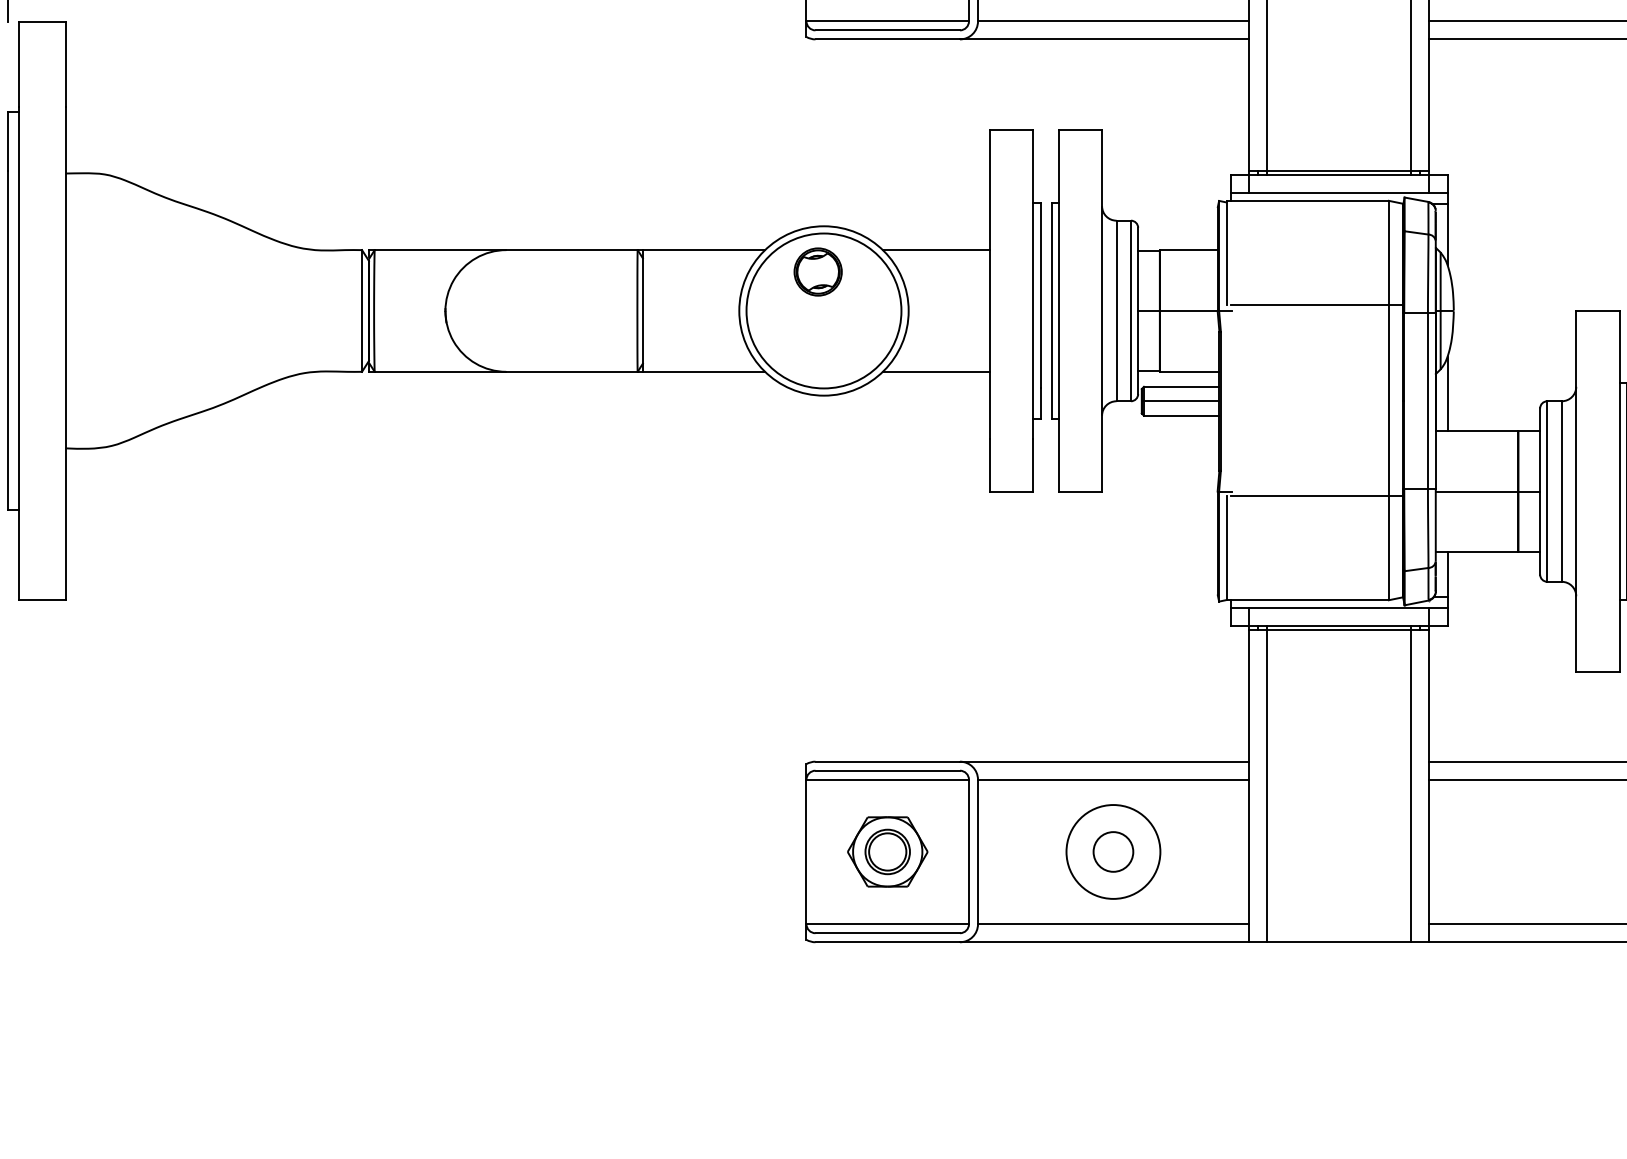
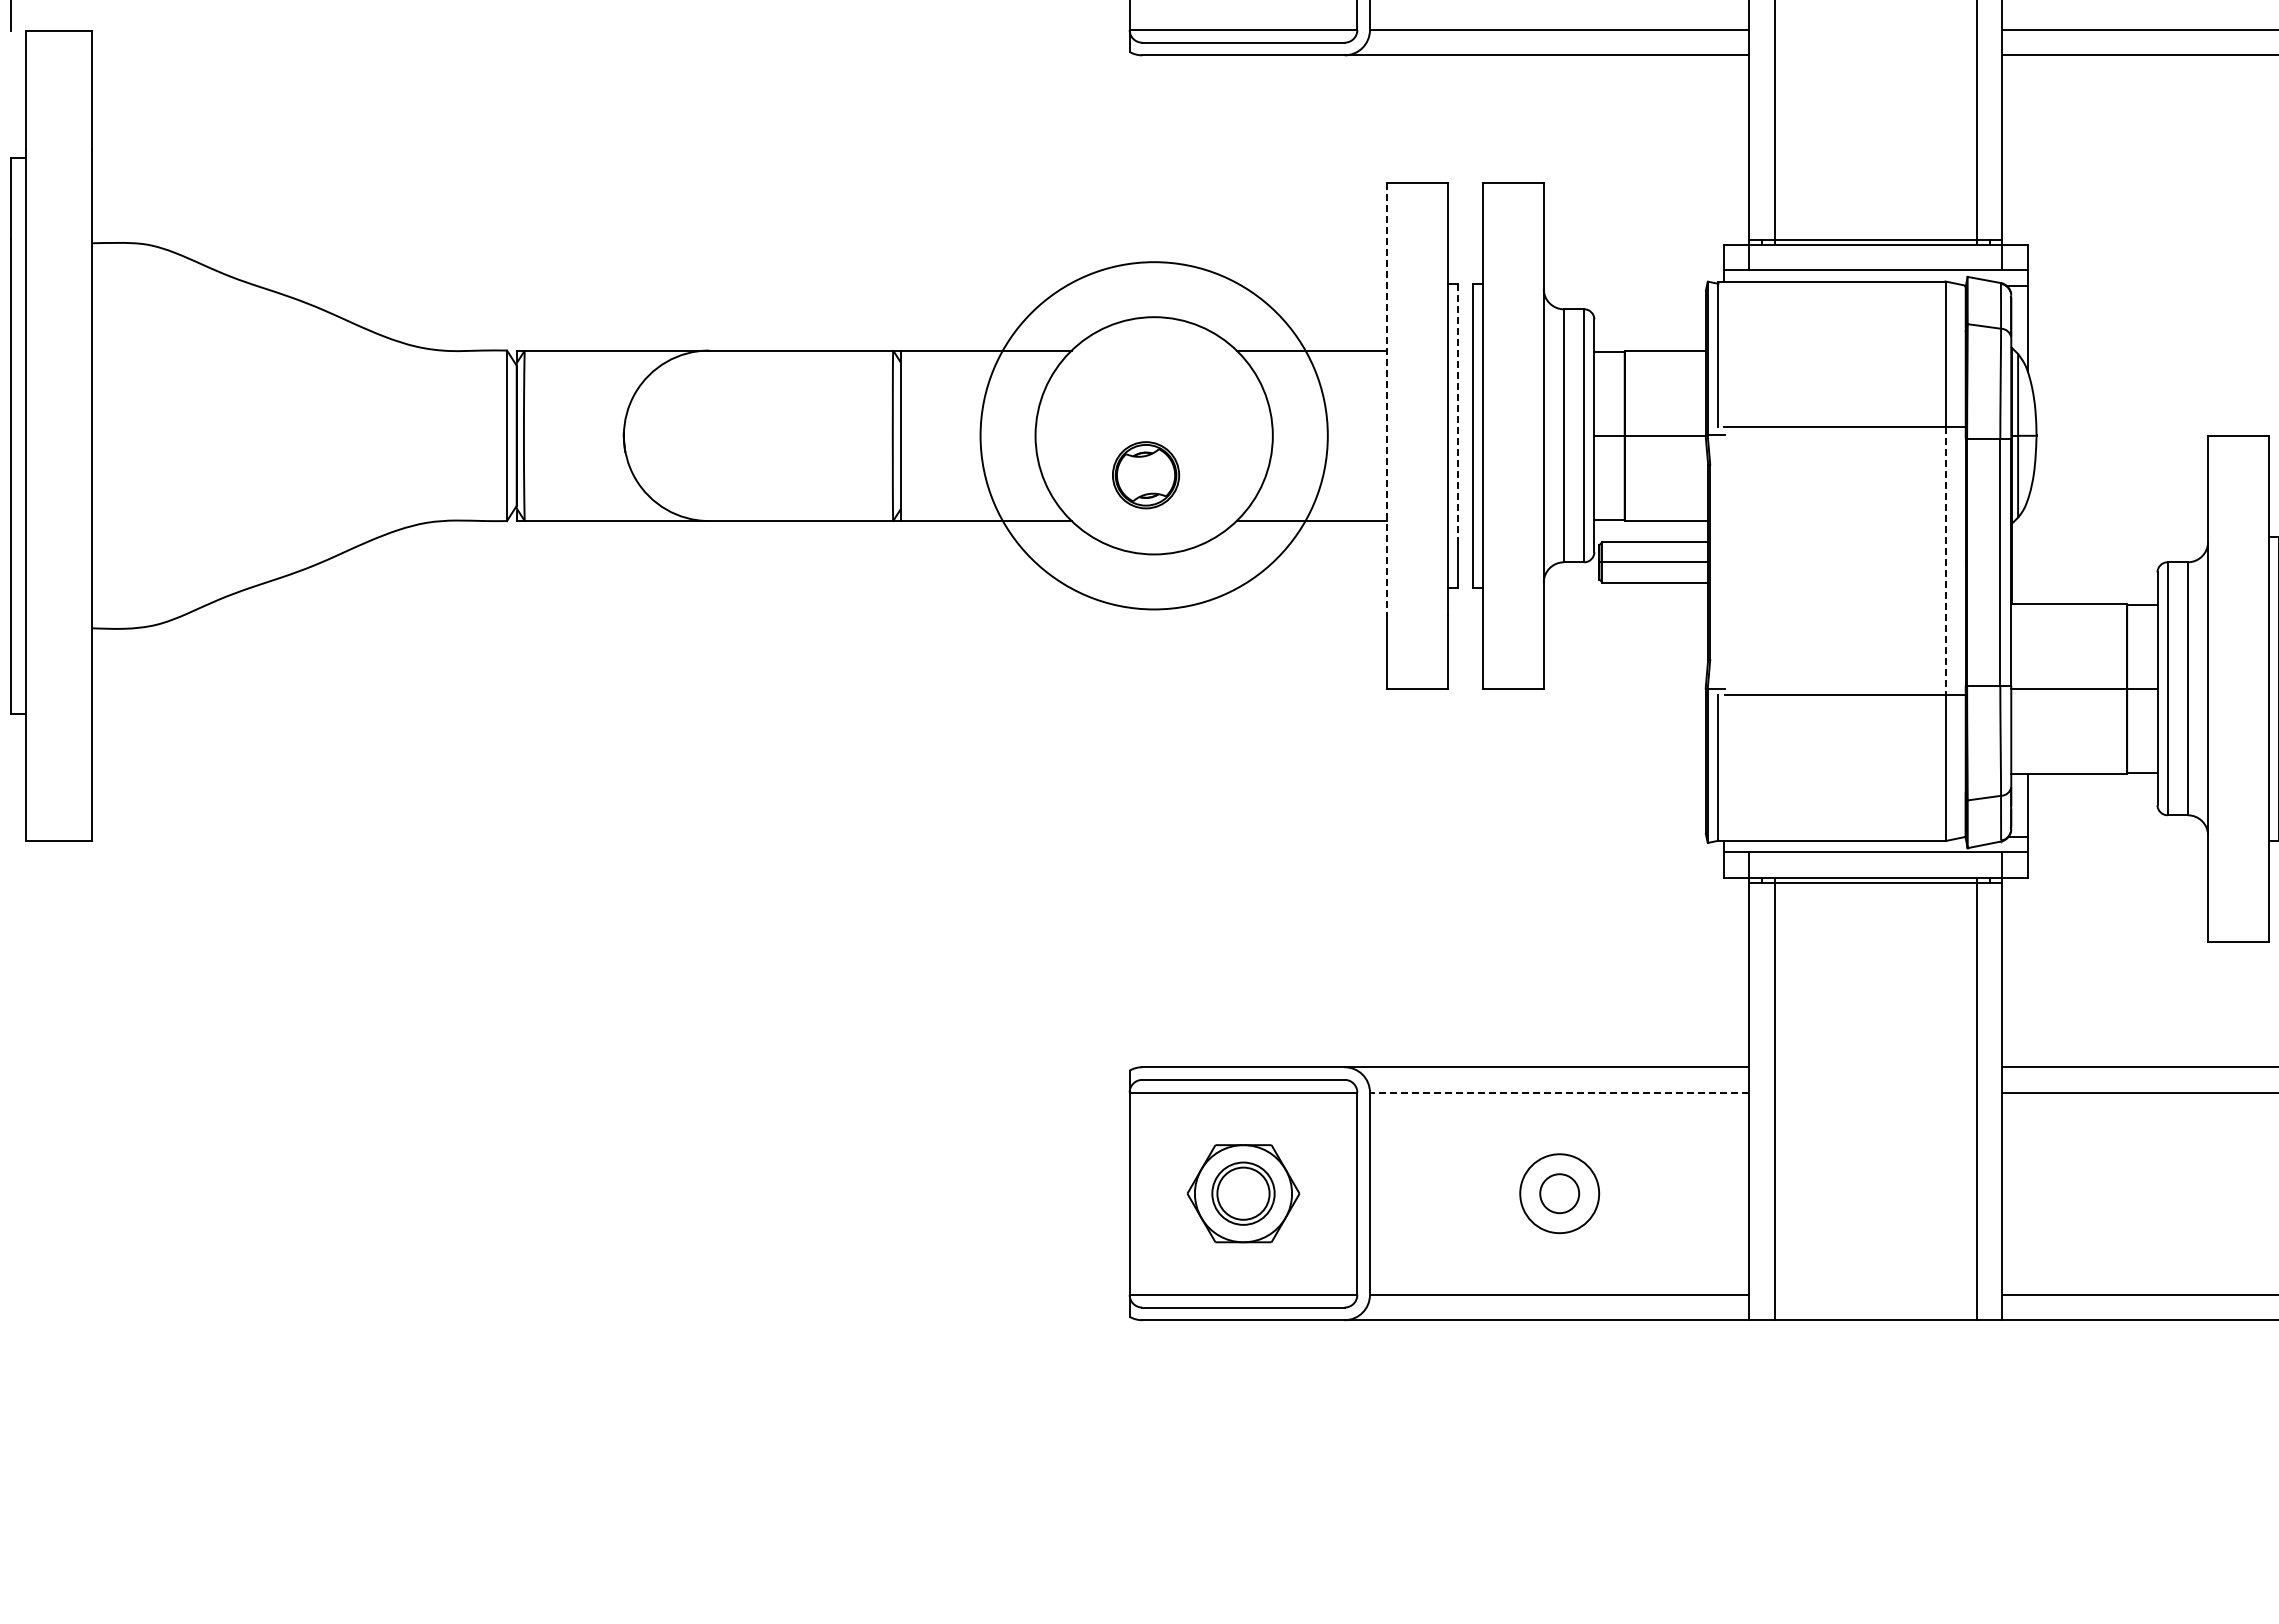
part: (818, 272) -> (1146, 475), moved
line: (989, 284) -> (1386, 398), solid -> dashed
line: (1040, 295) -> (1457, 413), solid -> dashed
circle: (823, 310) -> (1153, 435), size x1.6
line: (1447, 393) -> (2027, 551), removed
line: (1388, 400) -> (1945, 561), solid -> dashed
line: (1113, 779) -> (1559, 1092), solid -> dashed
circle: (1113, 851) -> (1559, 1193), size x0.6
circle: (1113, 851) -> (1559, 1193), size x0.7

